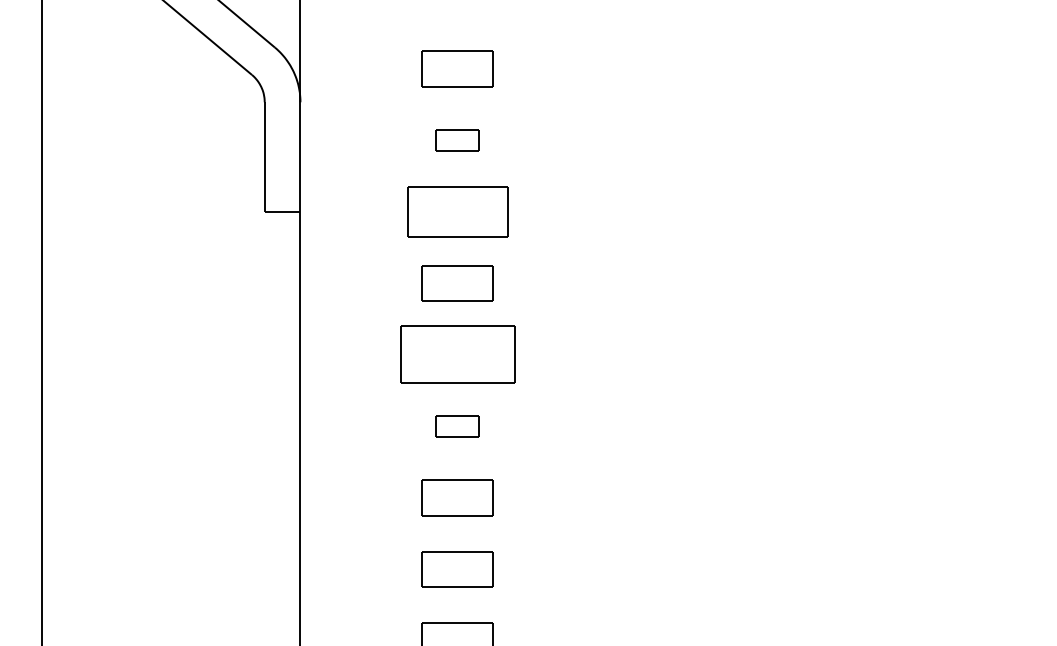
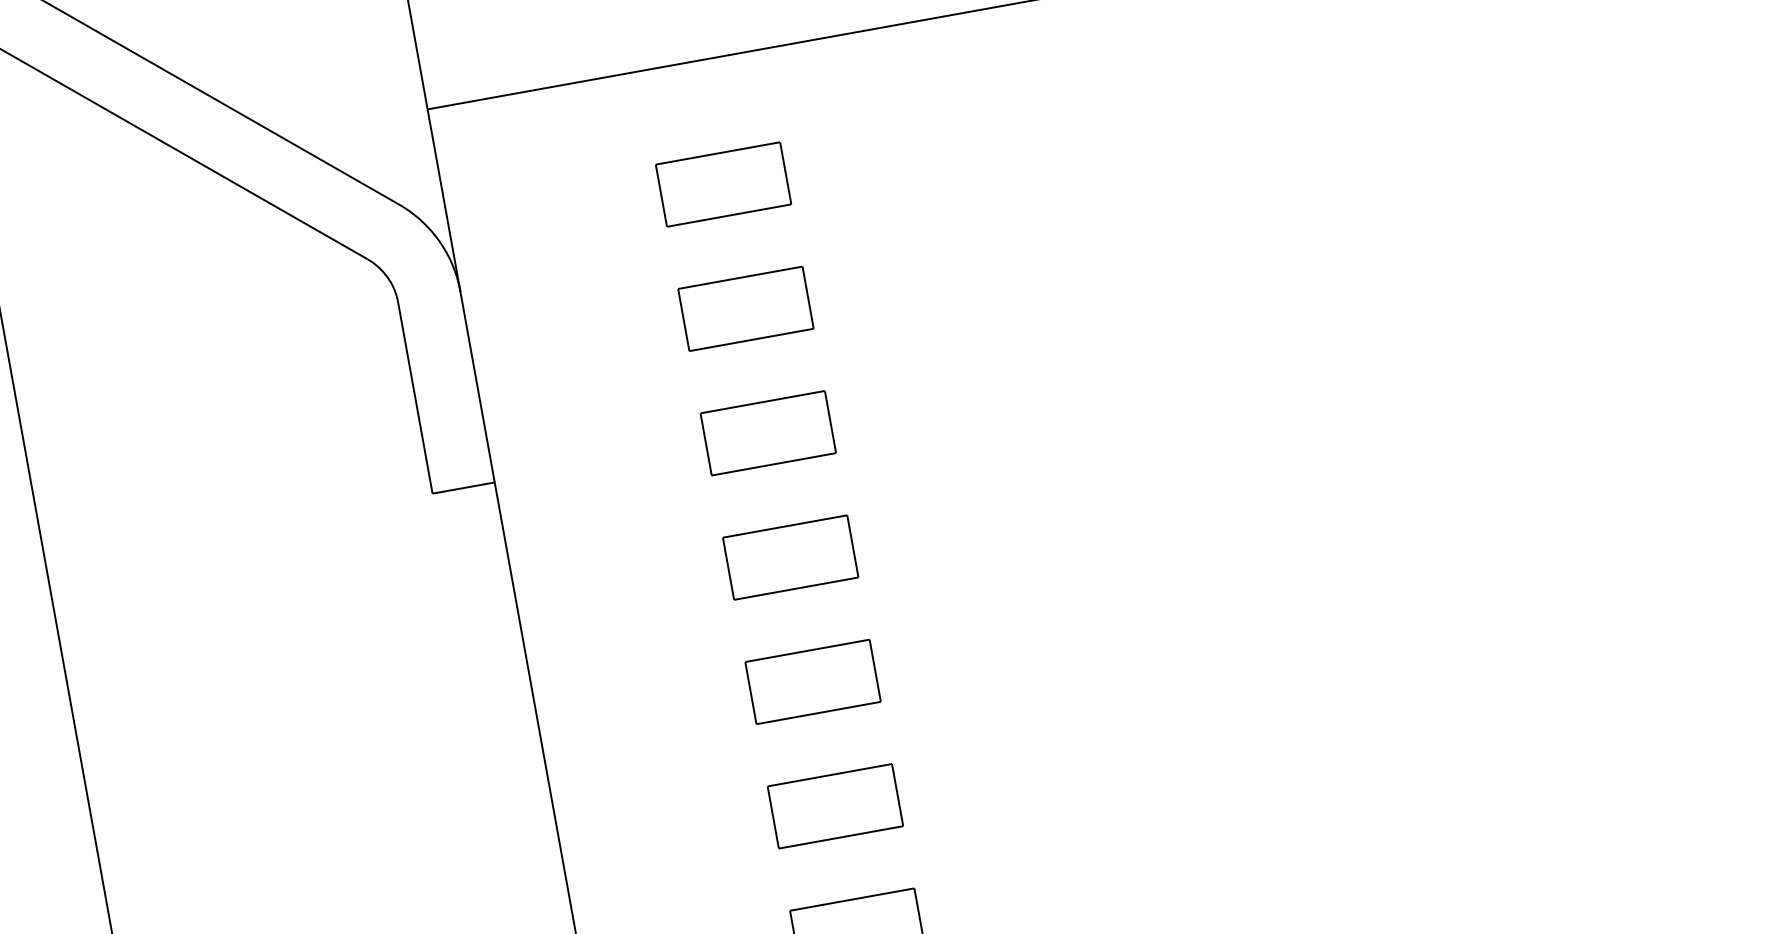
part: (457, 140) -> (745, 308), size x1.67
part: (457, 211) -> (767, 432), size x0.71
part: (457, 354) -> (812, 681), size x0.62
part: (457, 426) -> (835, 806), size x1.67

